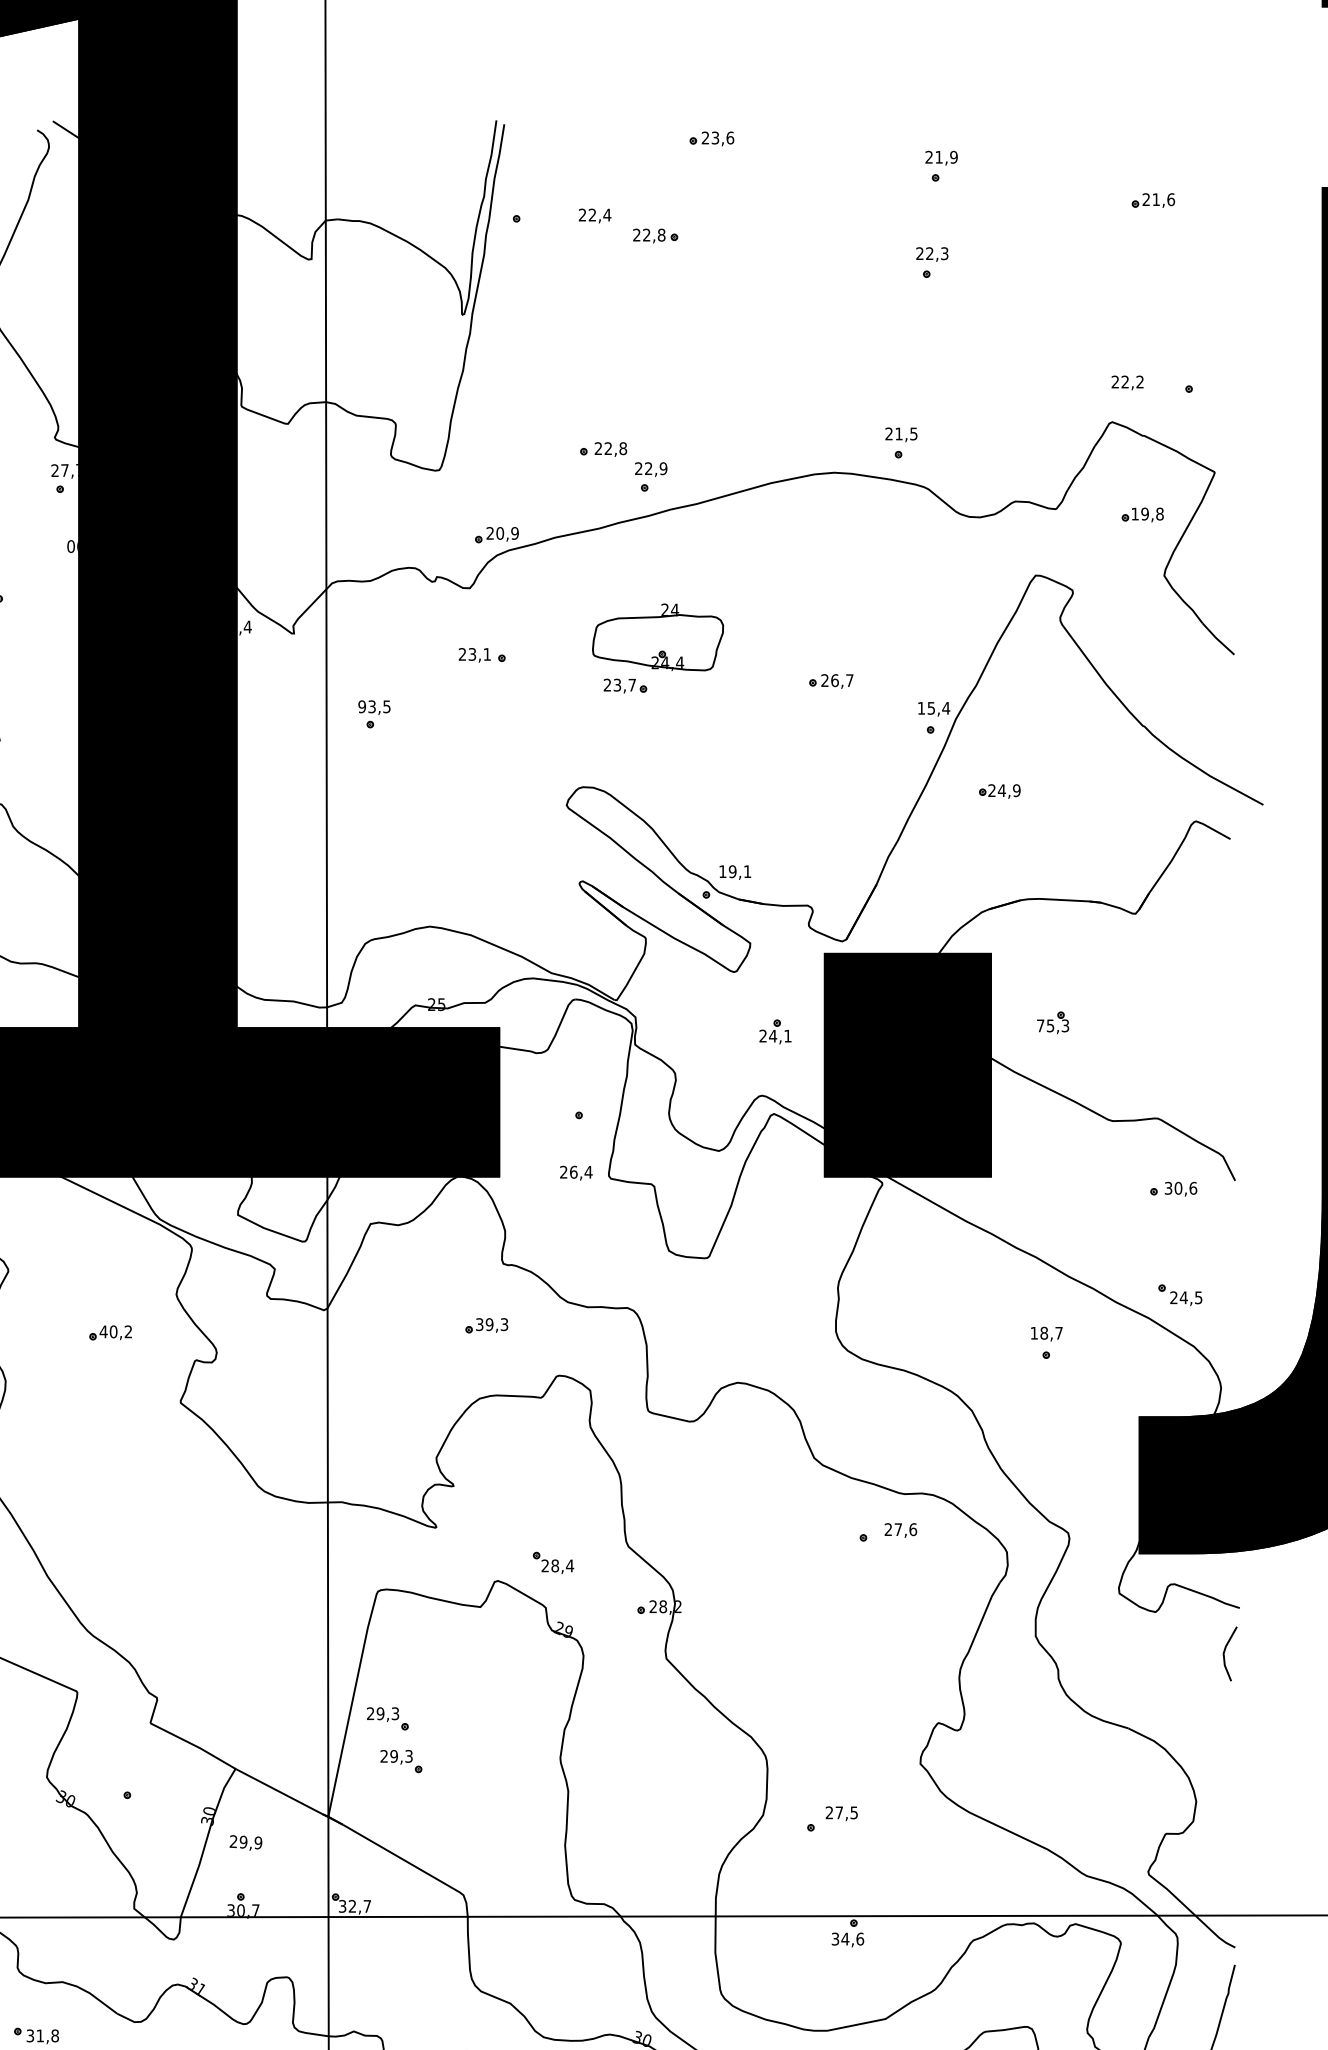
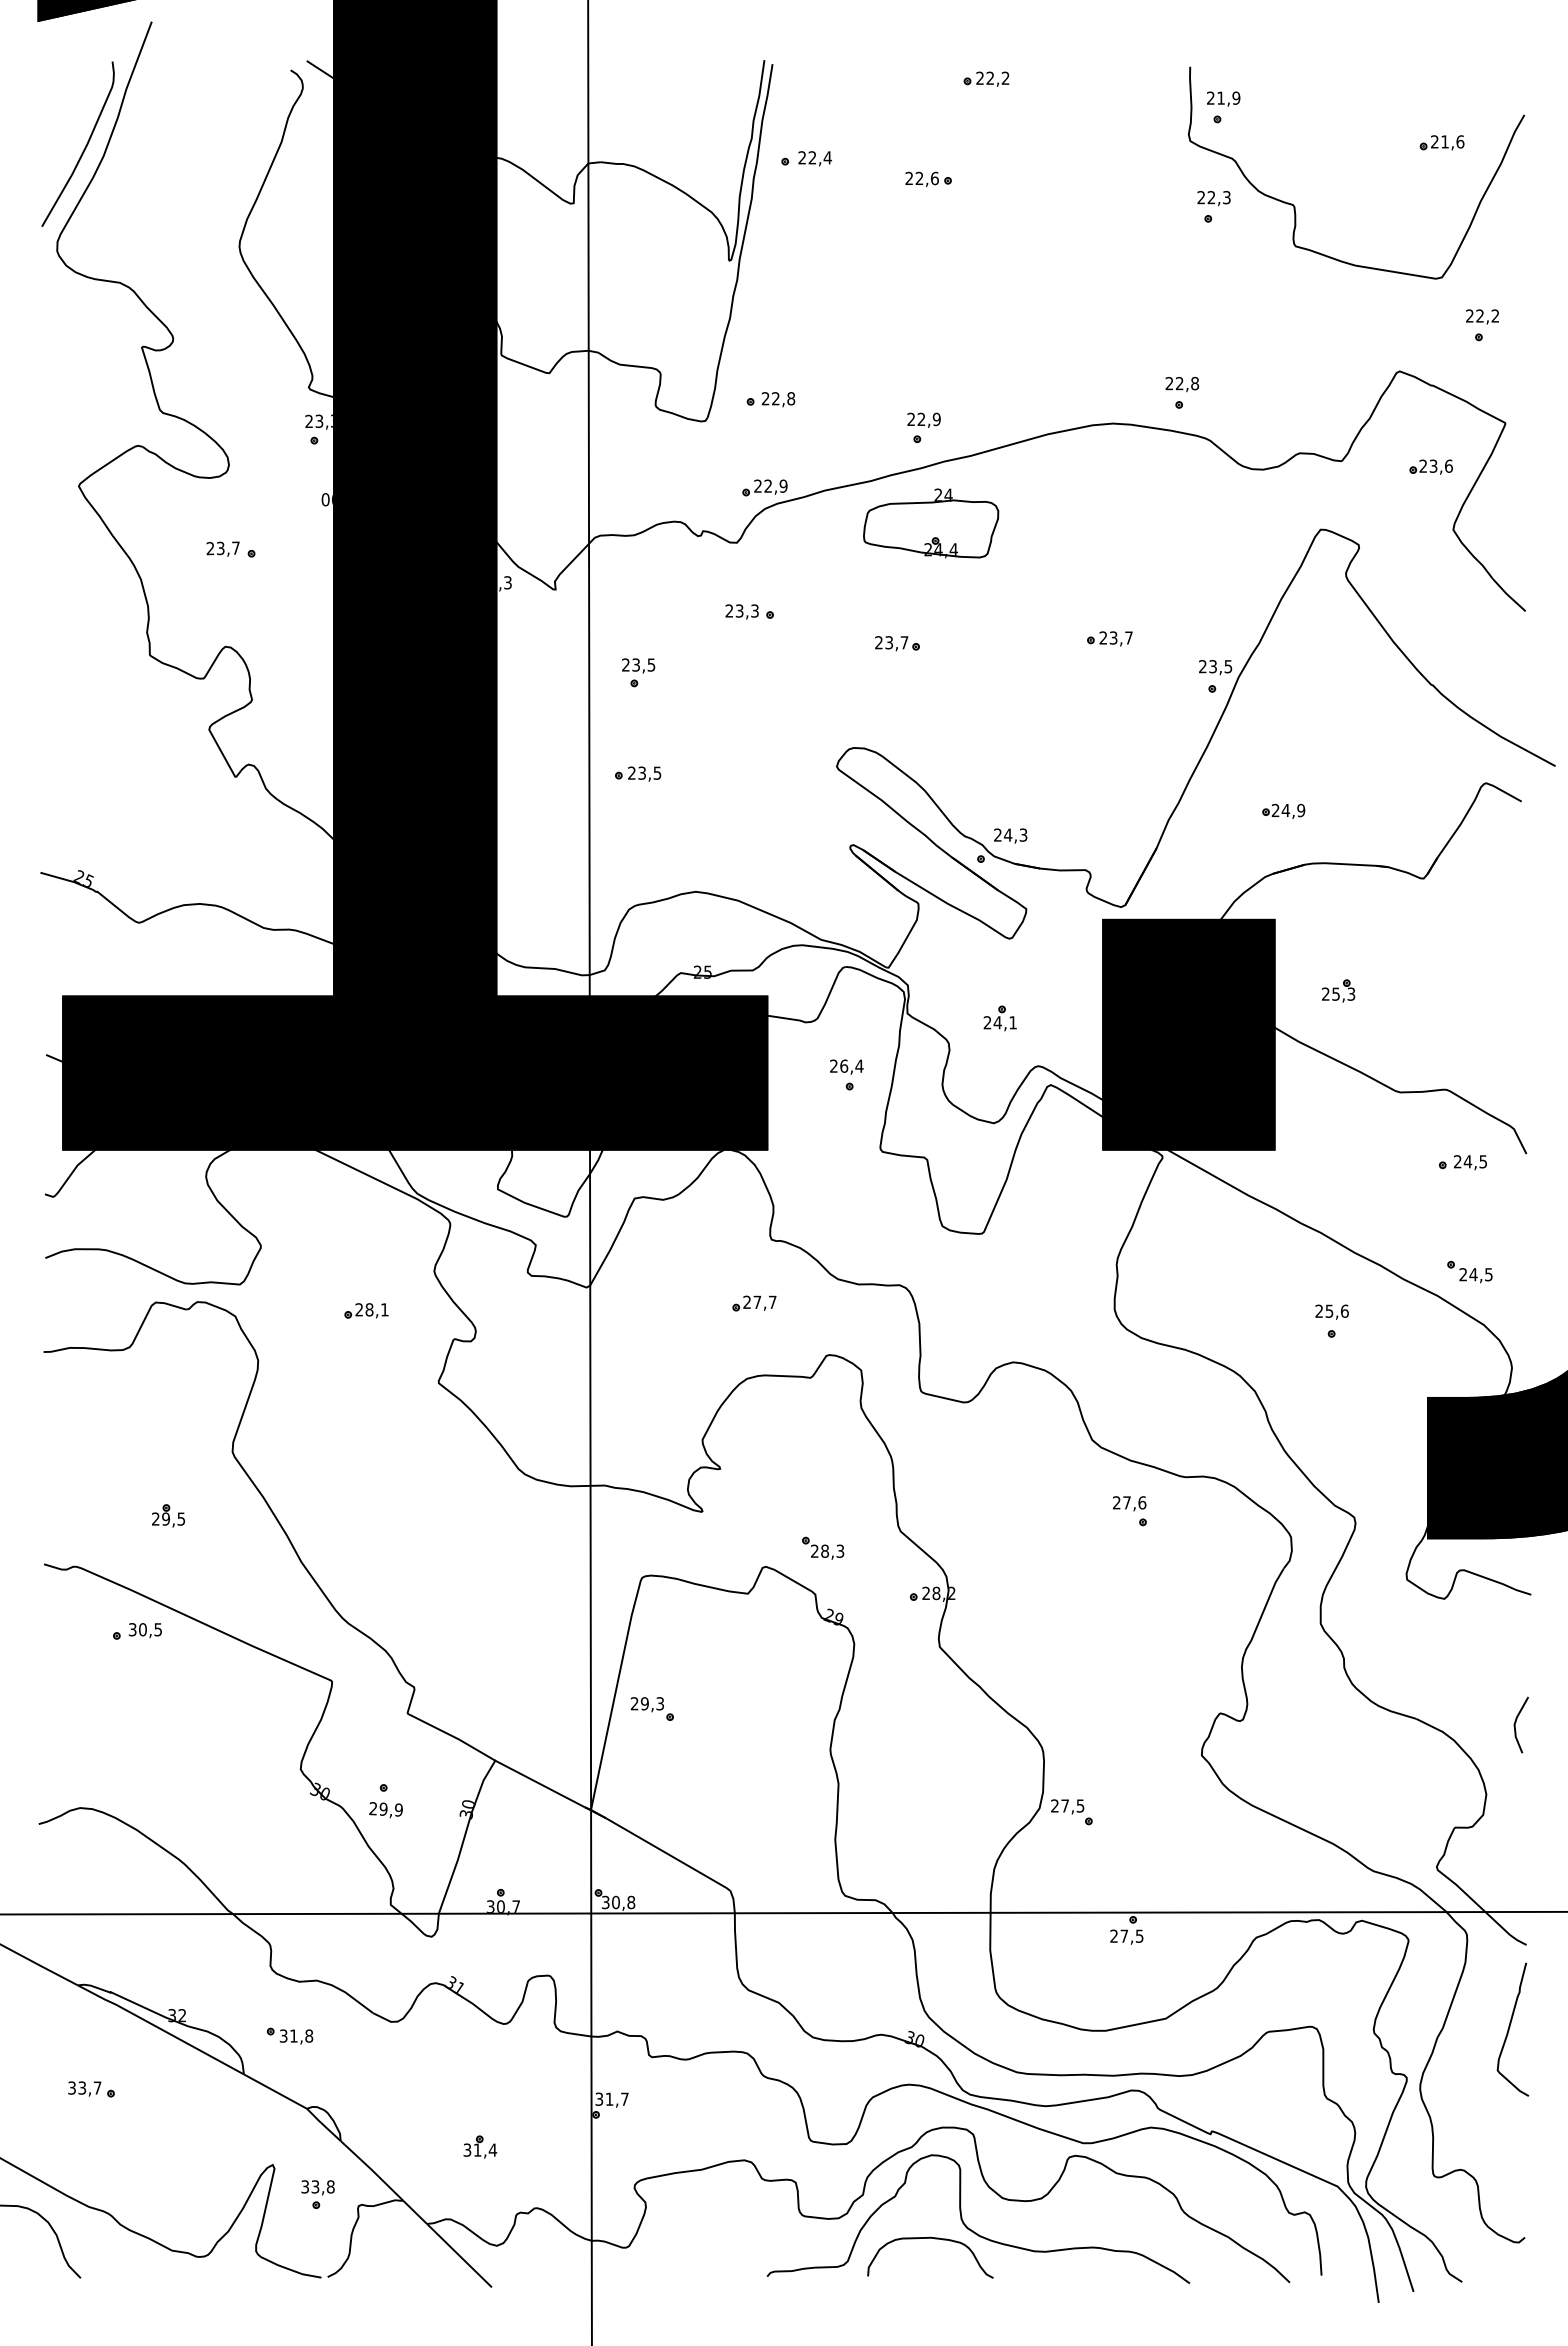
text: (722, 137) -> (997, 77), 23,6 -> 22,2
text: (594, 215) -> (814, 158), moved
text: (661, 234) -> (934, 177), 22,8 -> 22,6
curve: (1011, 262) -> (1295, 206), added
text: (1127, 382) -> (1482, 316), moved
text: (906, 433) -> (1187, 383), 21,5 -> 22,8
part: (603, 449) -> (770, 399), moved
text: (69, 469) -> (323, 420), 27,7 -> 23,3
text: (1146, 513) -> (1435, 465), 19,8 -> 23,6
text: (500, 532) -> (768, 485), 20,9 -> 22,9
text: (247, 626) -> (507, 582), 22,4 -> 23,3
part: (658, 637) -> (931, 523), moved
text: (486, 653) -> (754, 610), 23,1 -> 23,3
text: (834, 680) -> (1113, 637), 26,7 -> 23,7
text: (361, 706) -> (625, 664), 93,5 -> 23,5
text: (933, 708) -> (1215, 666), 15,4 -> 23,5
part: (999, 790) -> (1283, 810), moved
part: (374, 811) -> (638, 773), added
text: (734, 871) -> (1010, 834), 19,1 -> 24,3
text: (1040, 1025) -> (1325, 993), 75,3 -> 25,3
part: (774, 1031) -> (999, 1018), moved
text: (576, 1172) -> (846, 1066), moved
text: (1180, 1188) -> (1470, 1161), 30,6 -> 24,5
text: (491, 1324) -> (759, 1302), 39,3 -> 27,7
text: (115, 1331) -> (371, 1309), 40,2 -> 28,1
text: (1046, 1332) -> (1331, 1310), 18,7 -> 25,6
text: (900, 1530) -> (1129, 1503), moved
text: (570, 1565) -> (840, 1550), 28,4 -> 28,3
line: (1225, 1651) -> (1516, 1722), moved
part: (400, 1760) -> (665, 1752), removed
text: (841, 1813) -> (1067, 1806), moved
text: (245, 1843) -> (385, 1810), moved
text: (359, 1906) -> (623, 1902), 32,7 -> 30,8
text: (847, 1938) -> (1126, 1935), 34,6 -> 27,5

